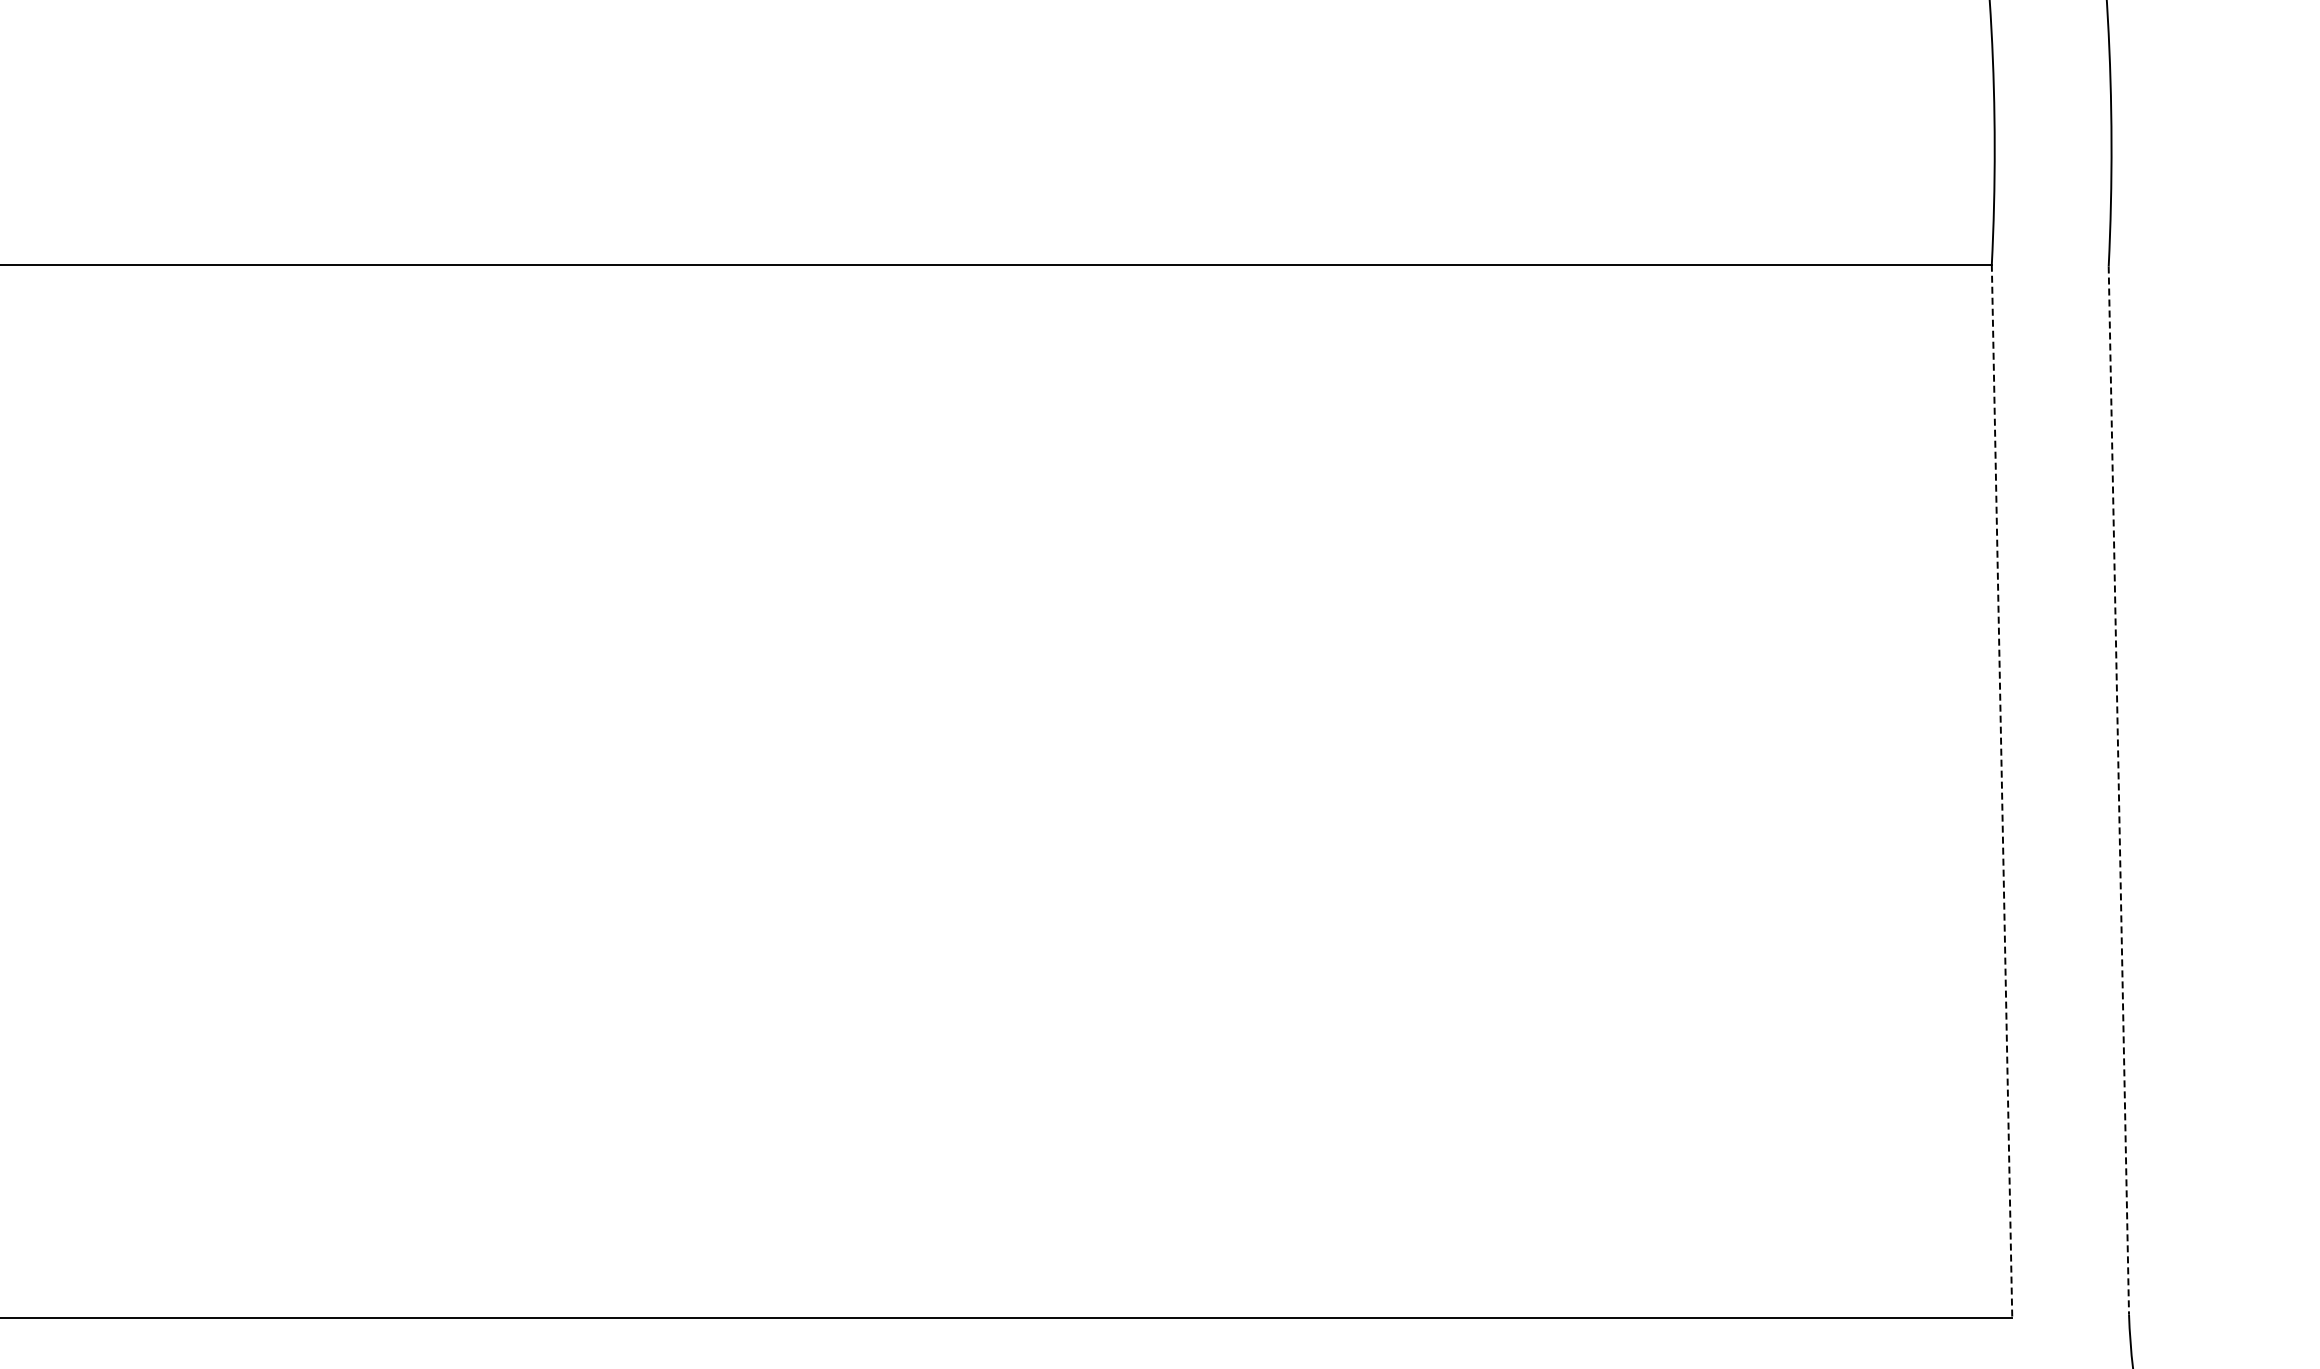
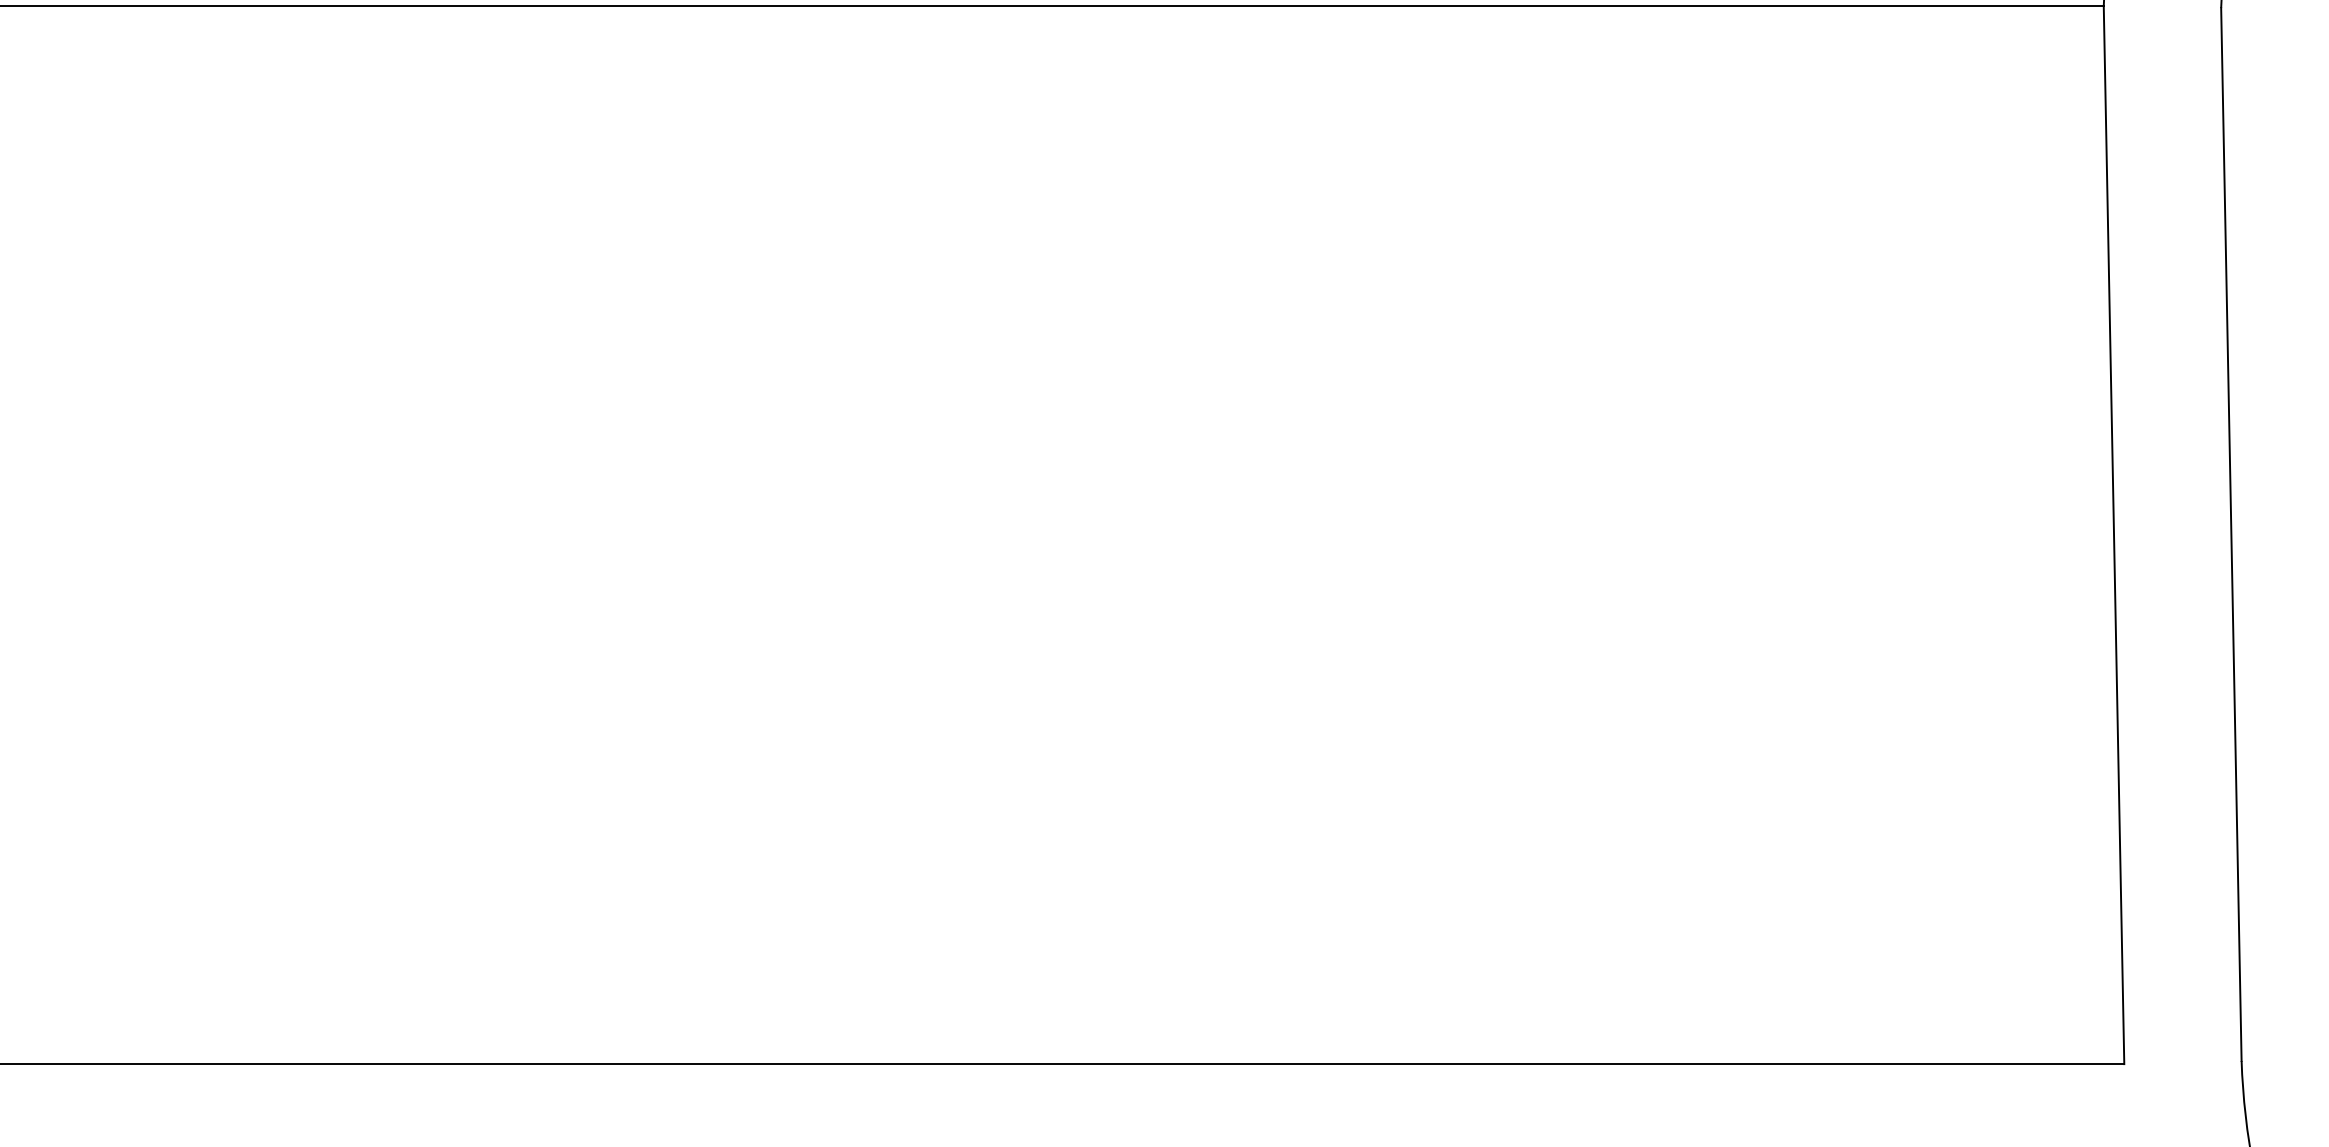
line: (2002, 791) -> (2114, 535), dashed -> solid
line: (2118, 791) -> (2231, 535), dashed -> solid

